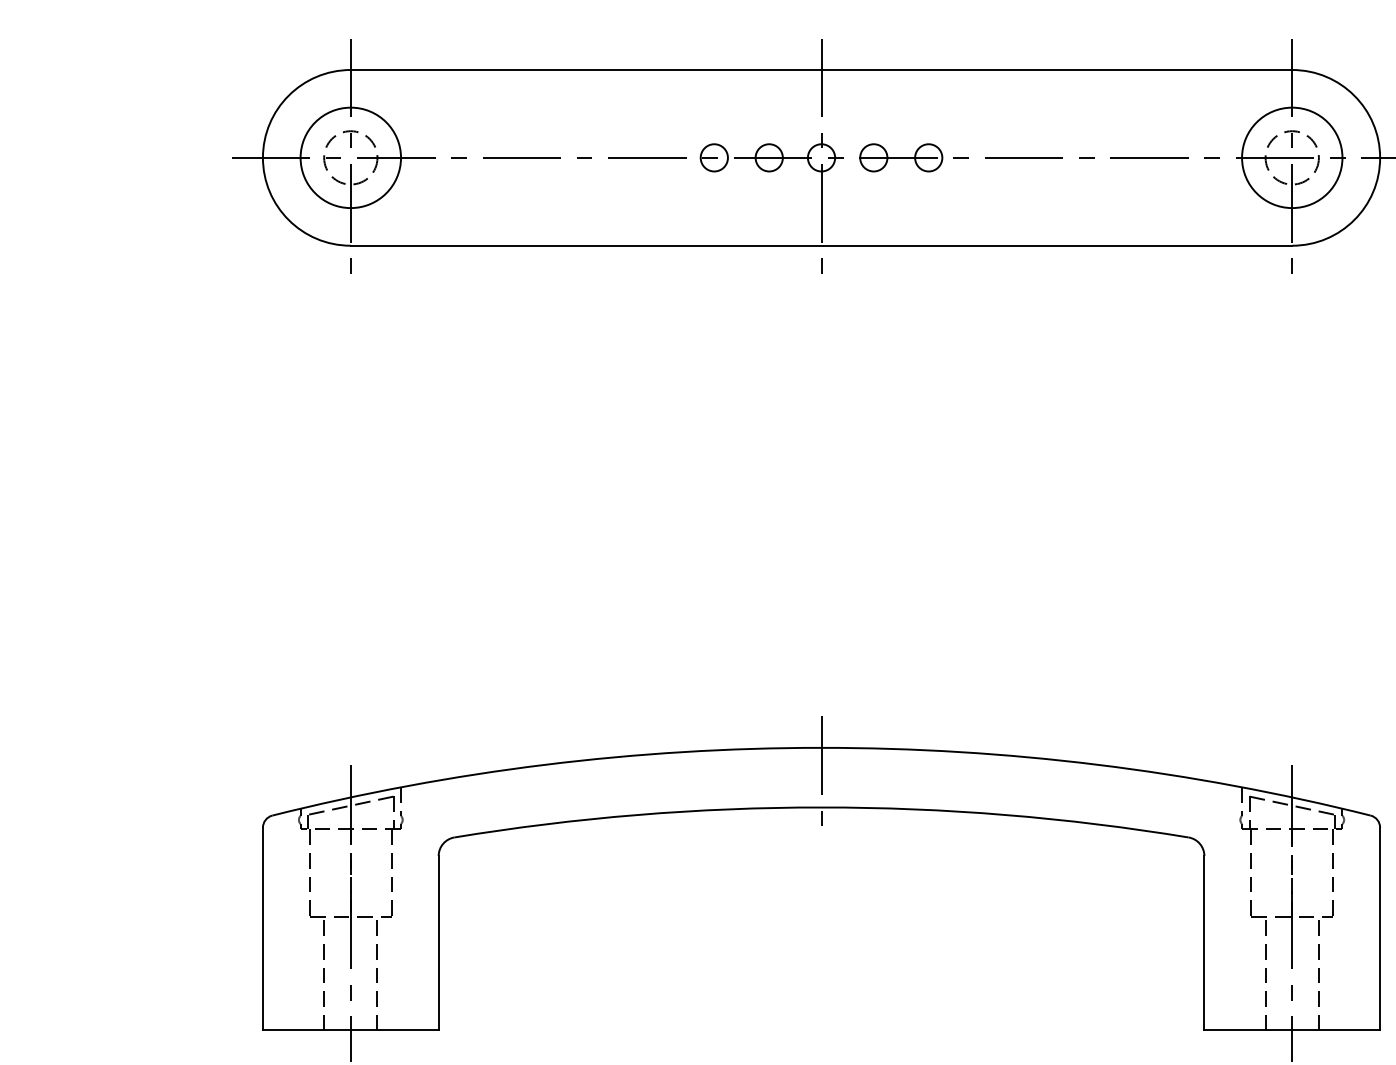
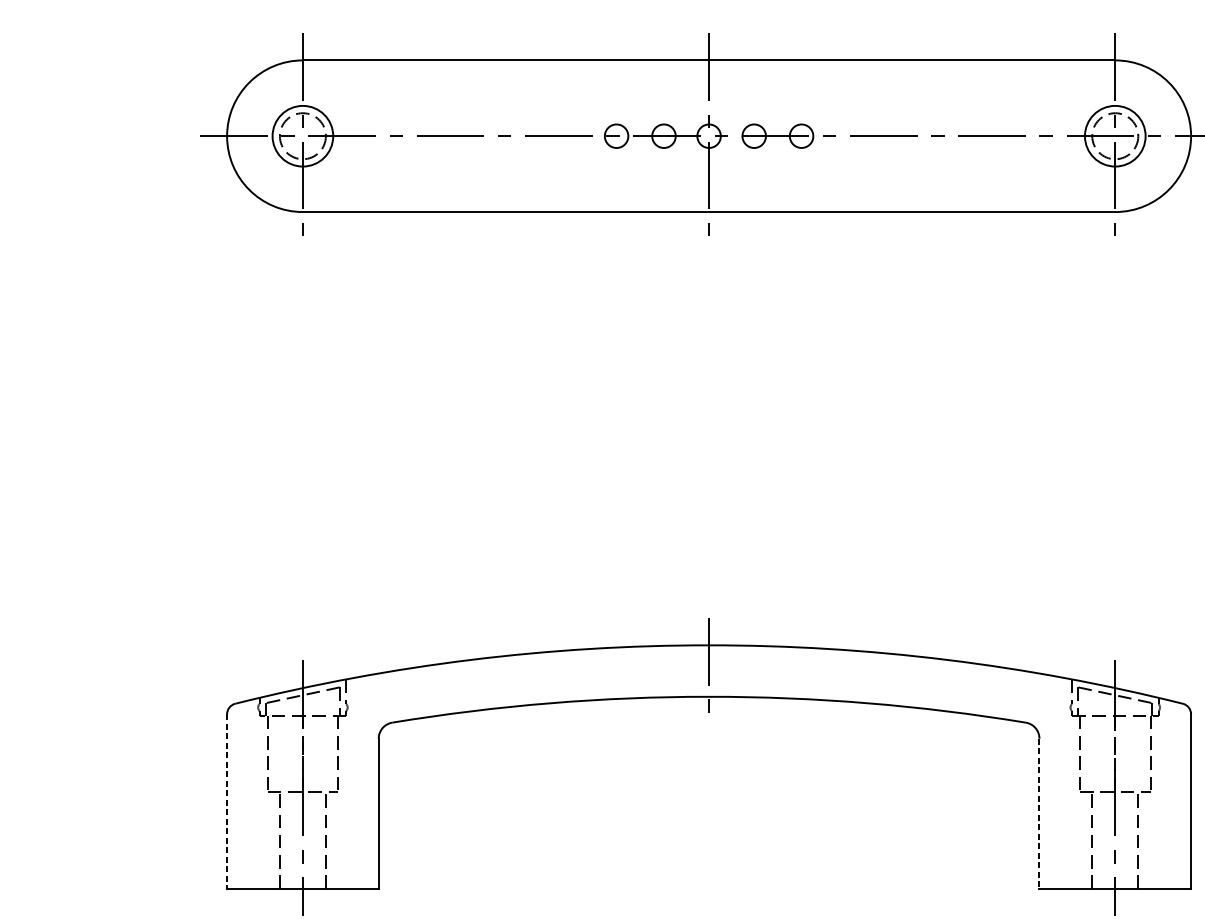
circle: (350, 157) -> (302, 135), size x0.7
circle: (1292, 157) -> (1115, 135), size x0.7
line: (262, 929) -> (226, 802), solid -> dashed
line: (1204, 943) -> (1039, 814), solid -> dashed

